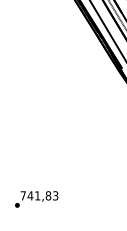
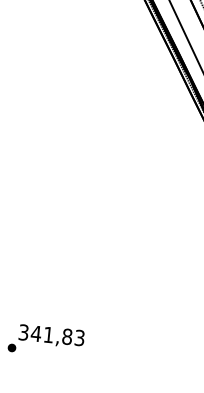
text: (22, 195) -> (22, 331), 741,83 -> 341,83

